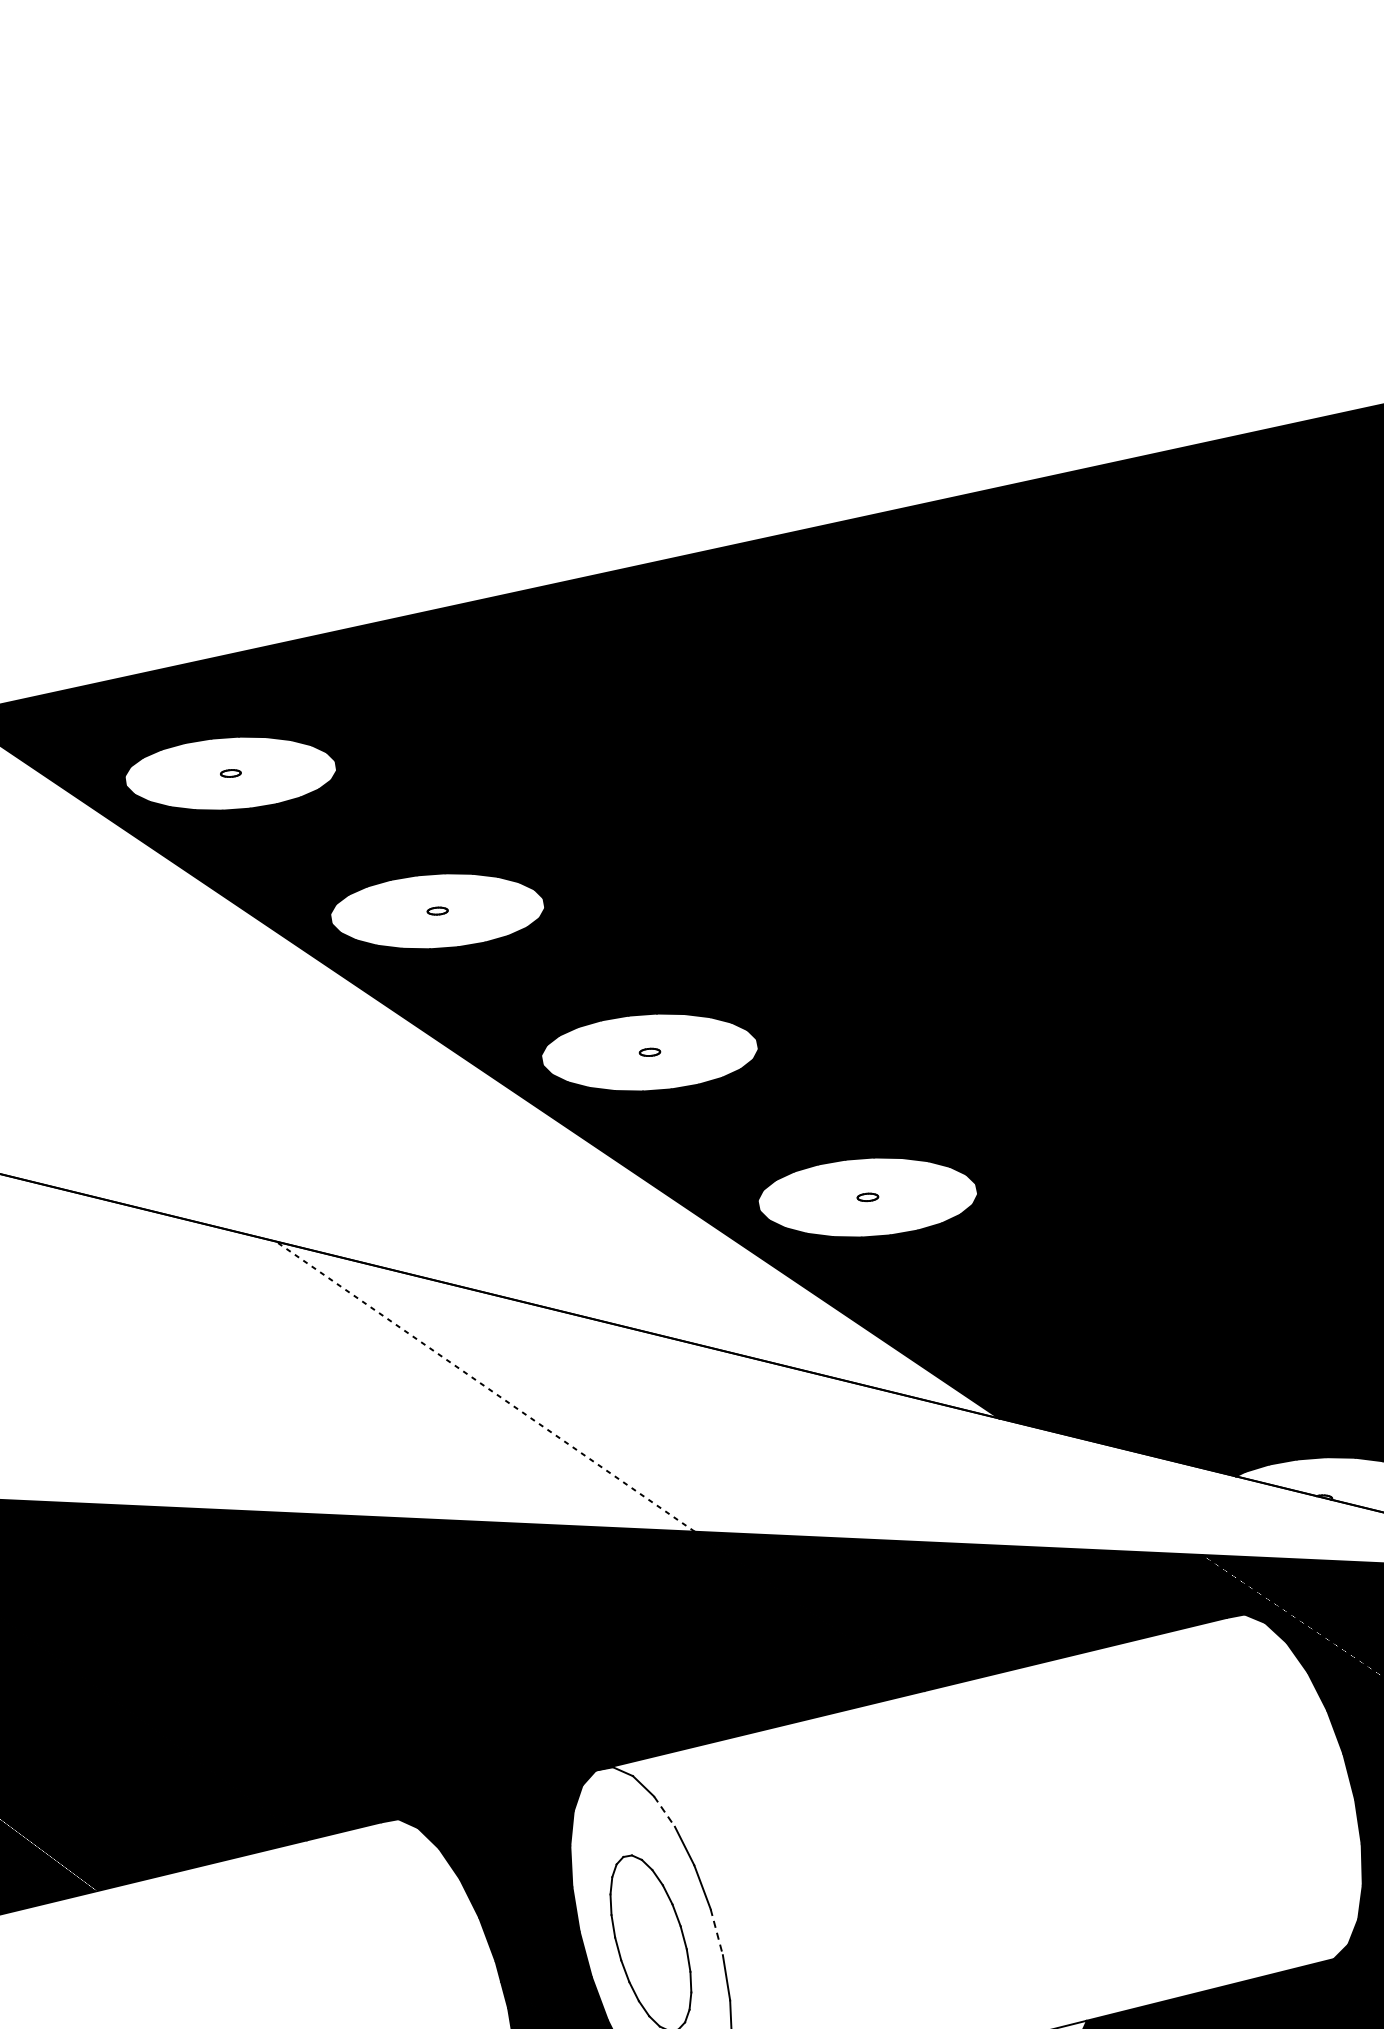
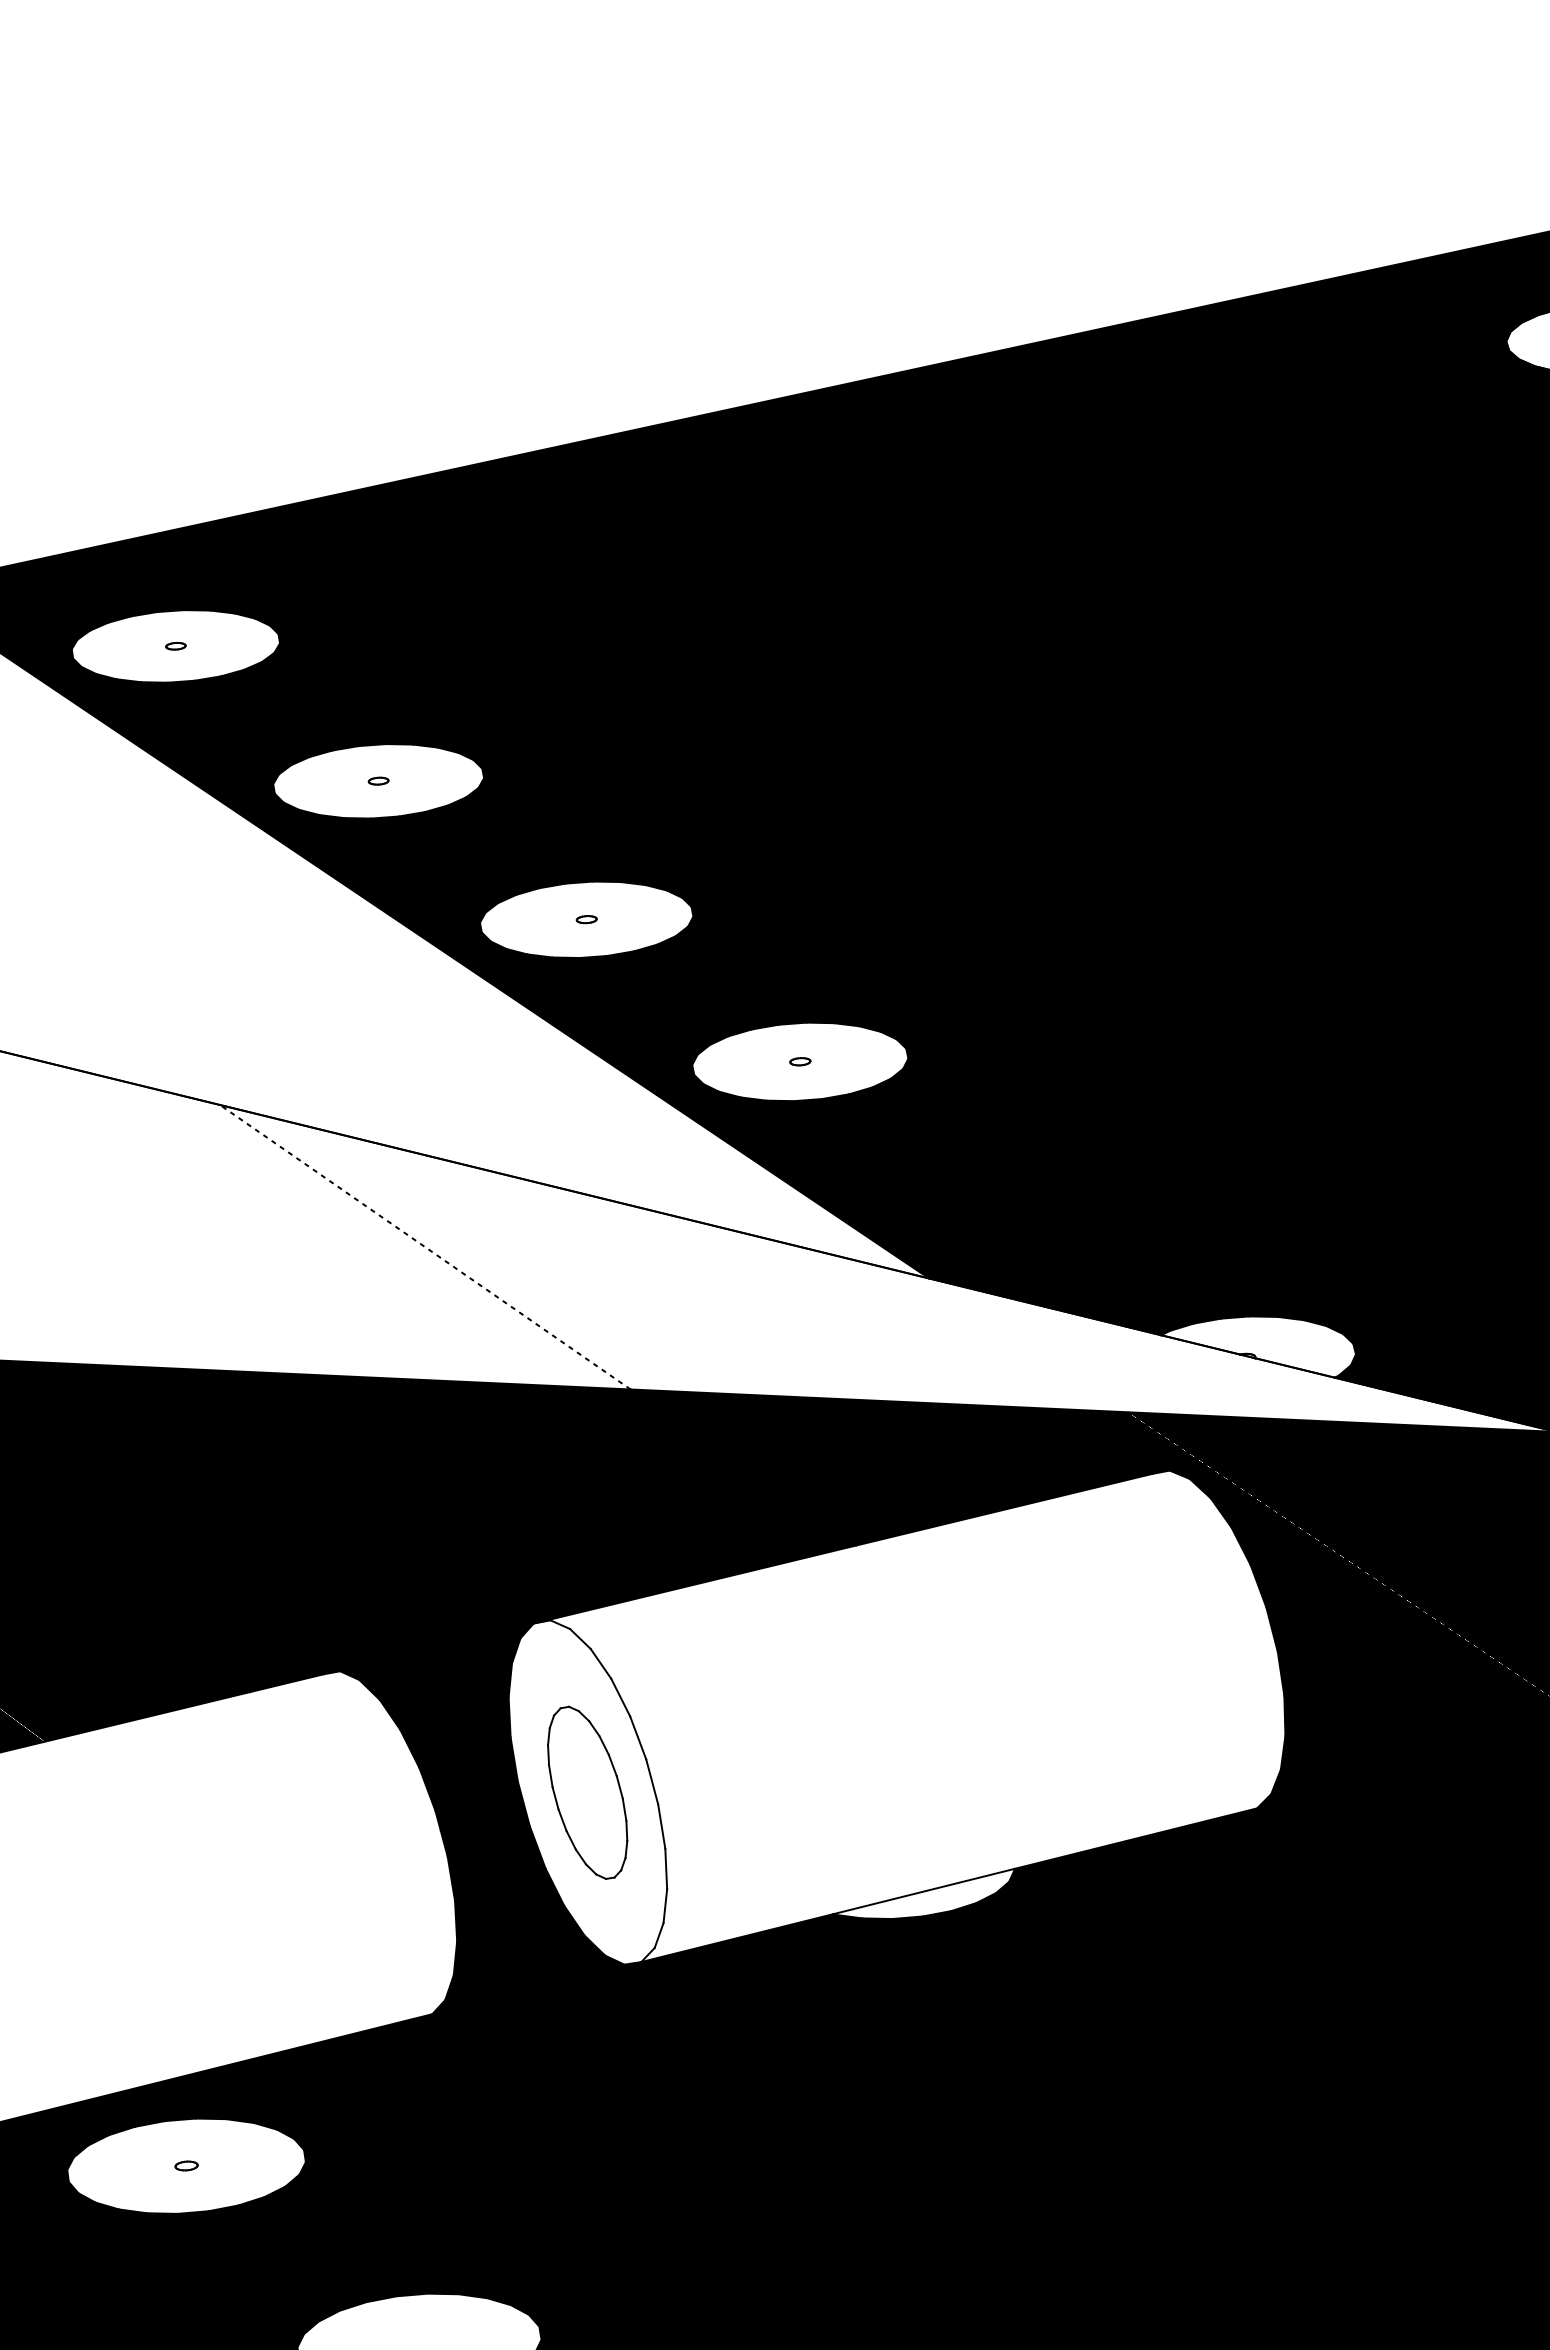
line: (665, 1812) -> (601, 1664), dashed -> solid
line: (717, 1932) -> (652, 1782), dashed -> solid

